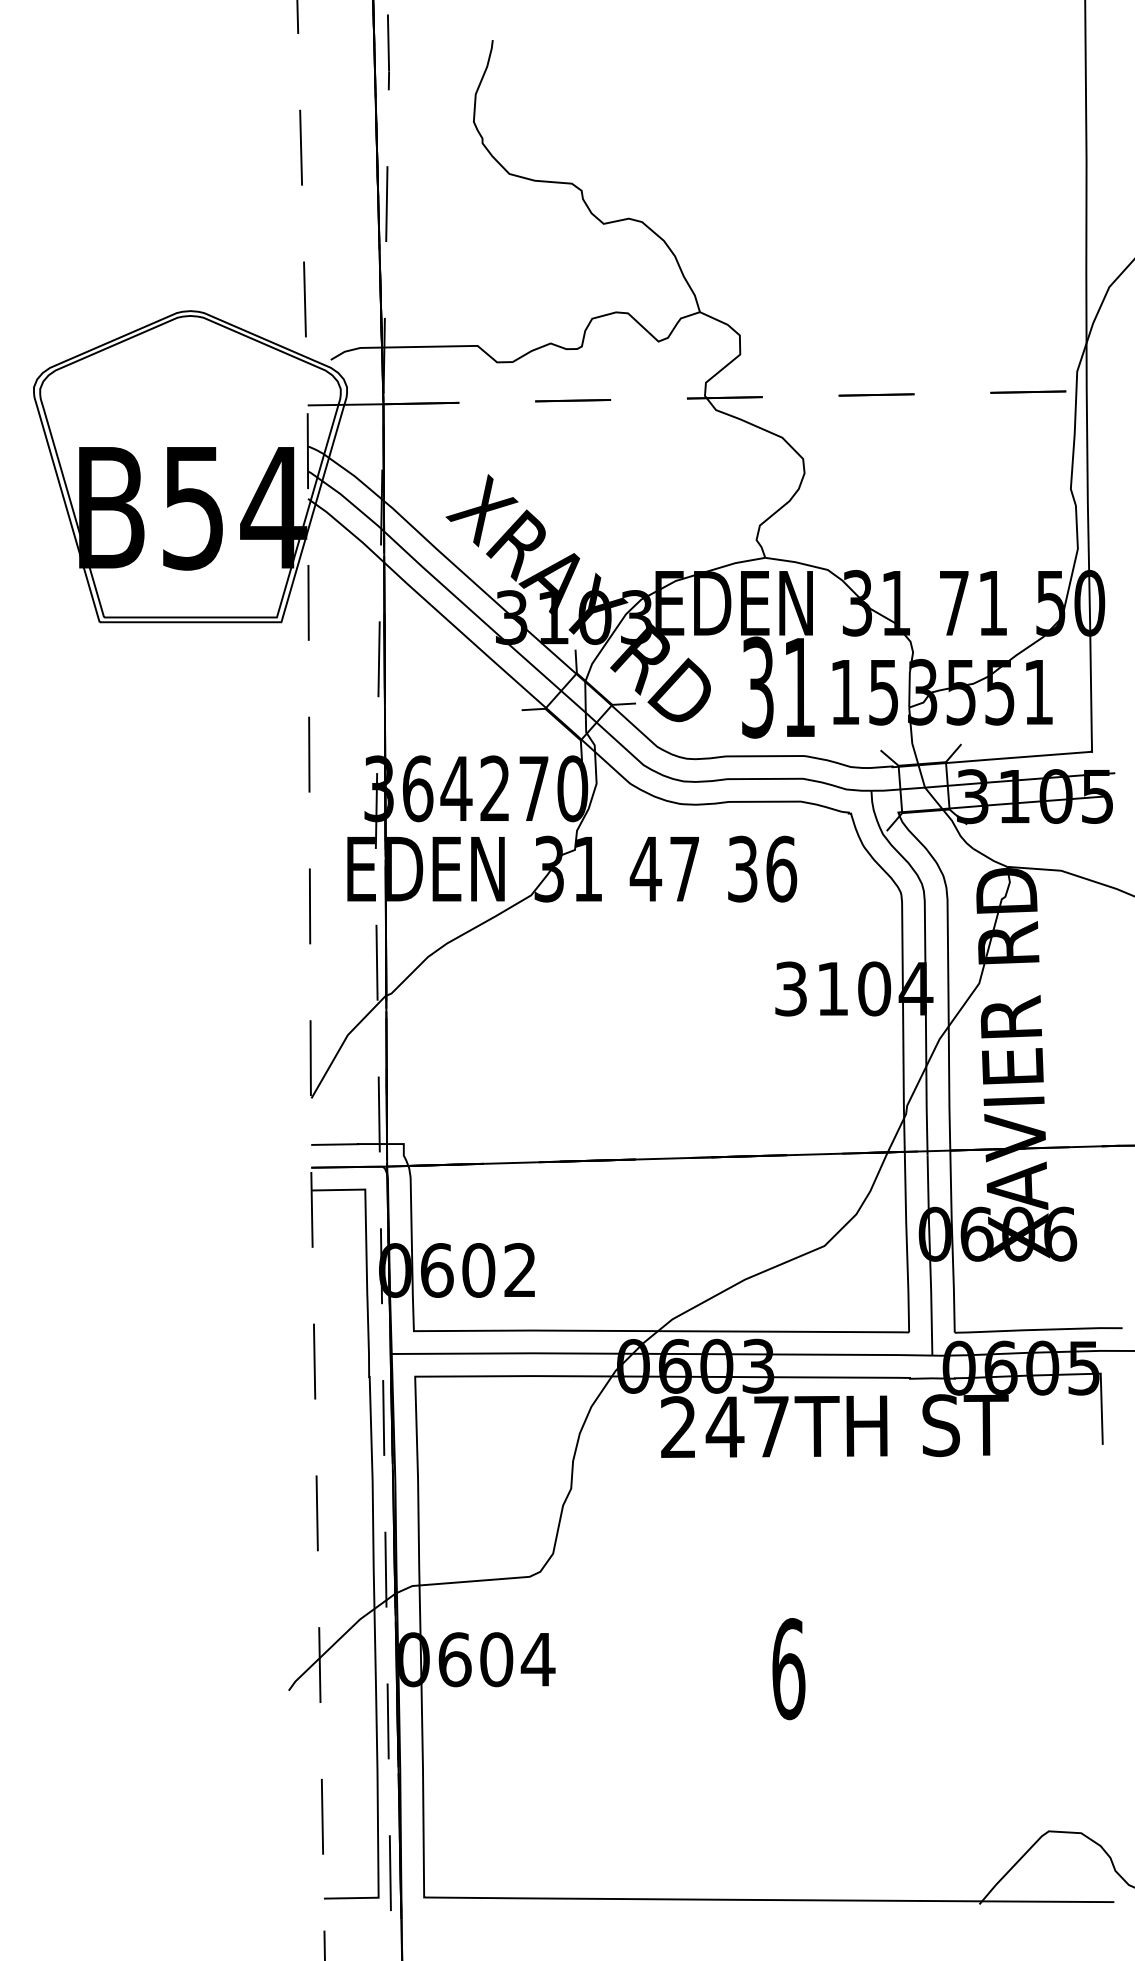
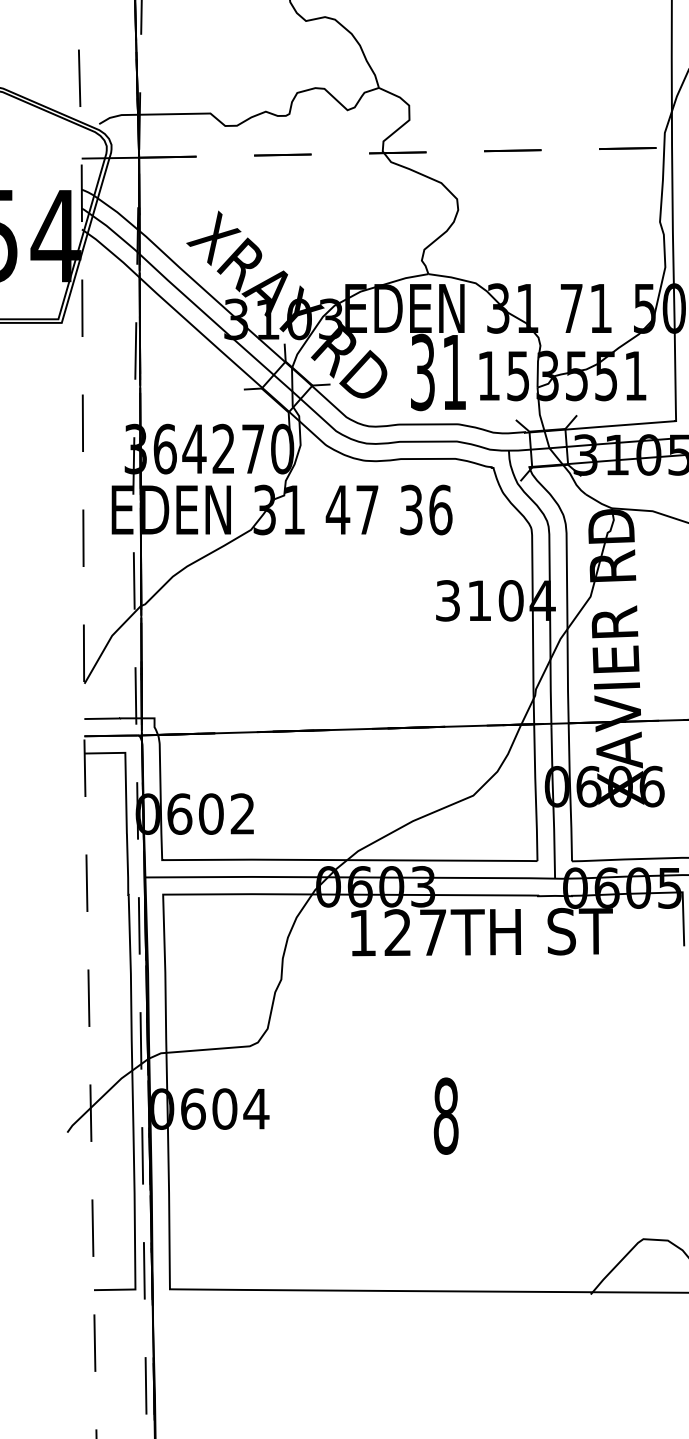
text: (702, 1426) -> (380, 932), 247TH -> 127TH
text: (788, 1669) -> (446, 1116), 6 -> 8

